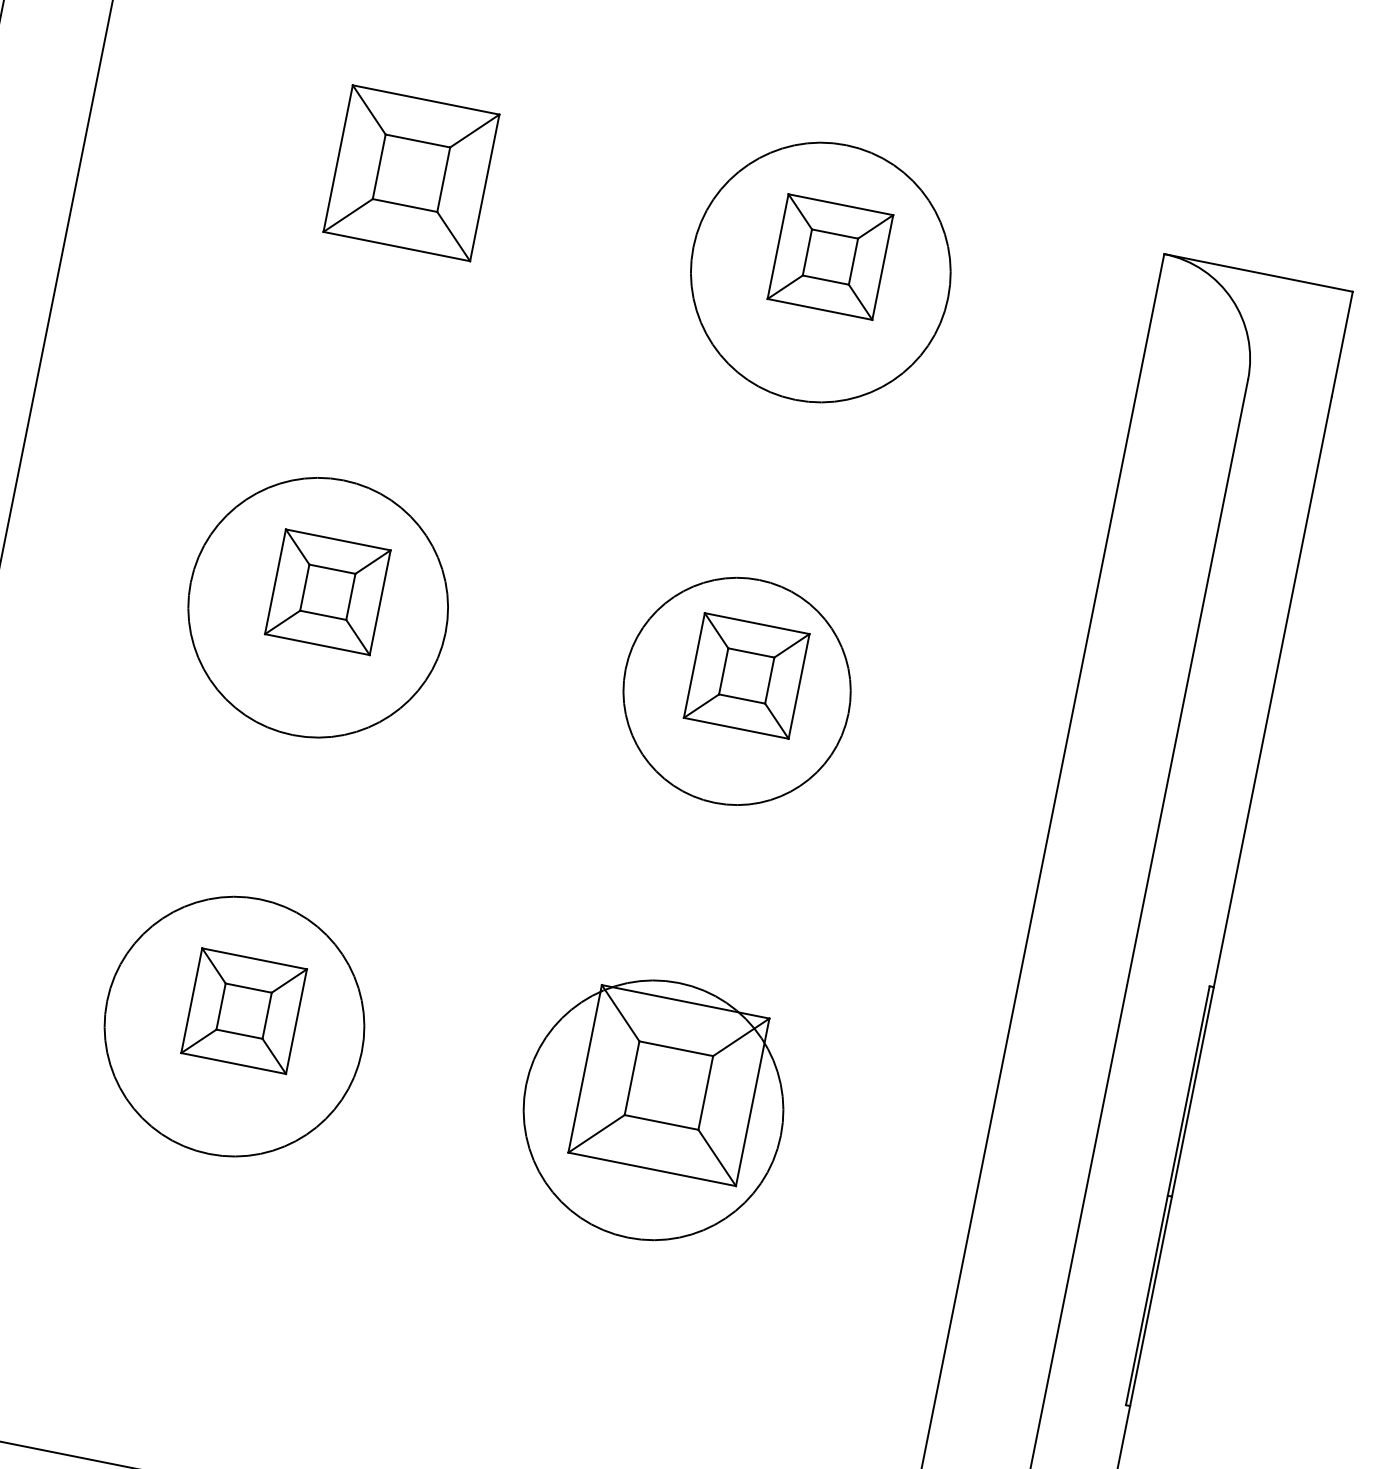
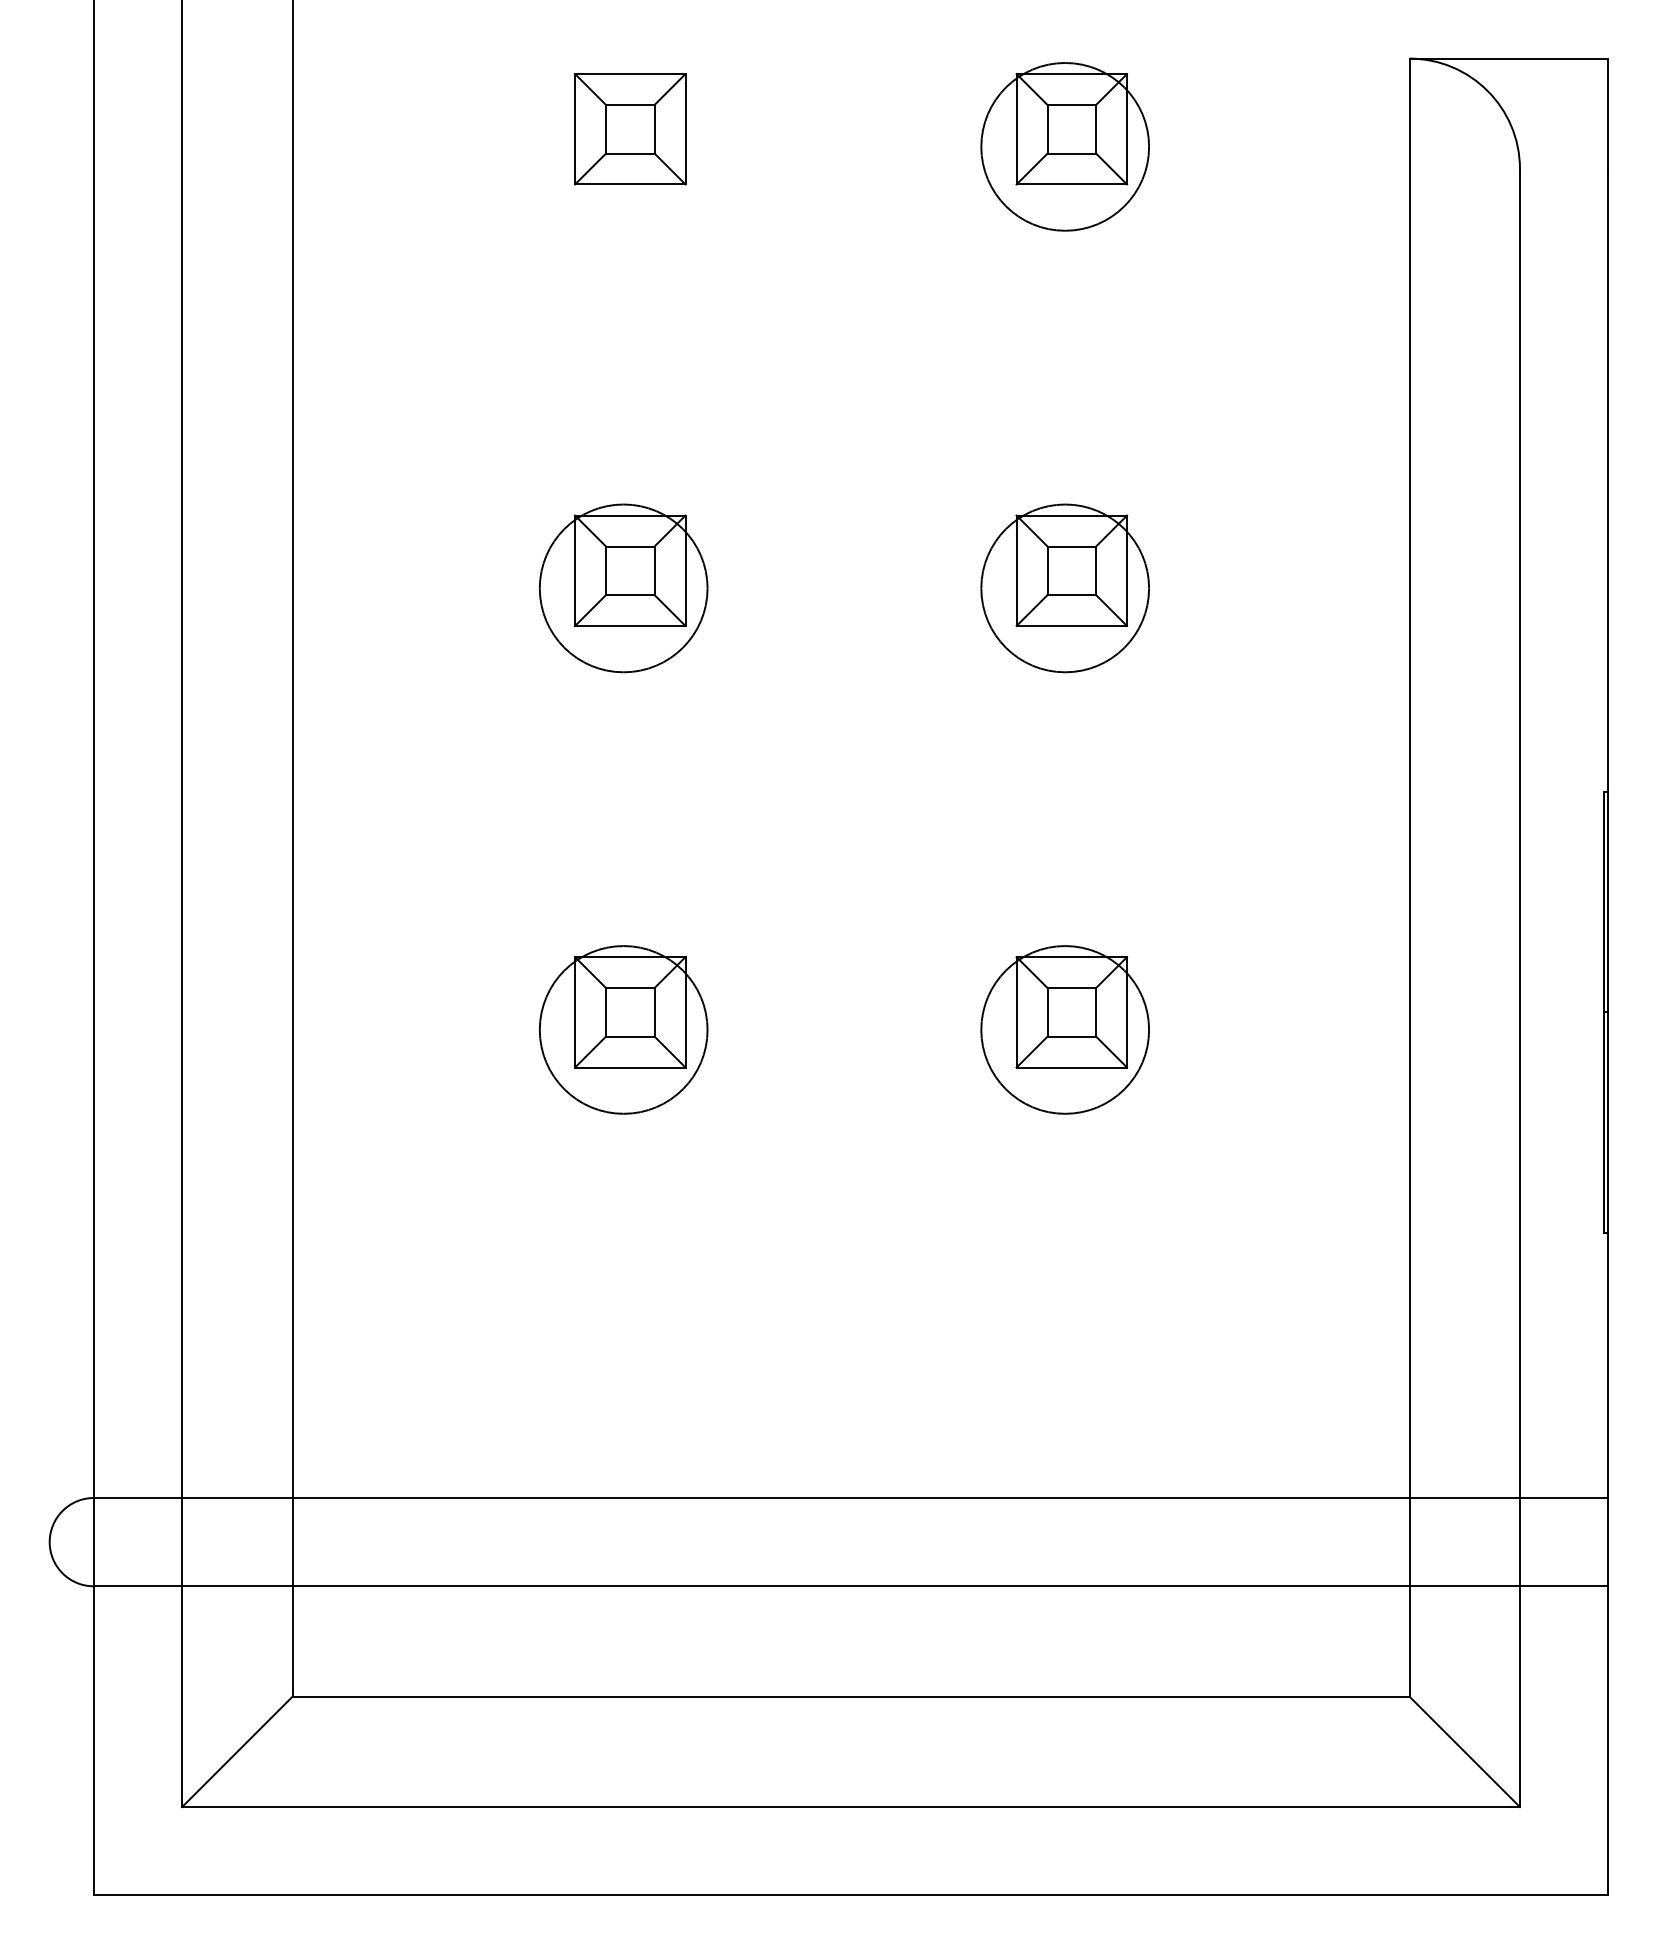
part: (411, 173) -> (630, 129), size x0.71
circle: (821, 272) -> (1065, 146), size x0.62
circle: (318, 607) -> (623, 588), size x0.62
circle: (737, 691) -> (1065, 588), size x0.71
circle: (234, 1026) -> (623, 1029), size x0.62
part: (652, 1109) -> (1064, 1029), size x0.62

